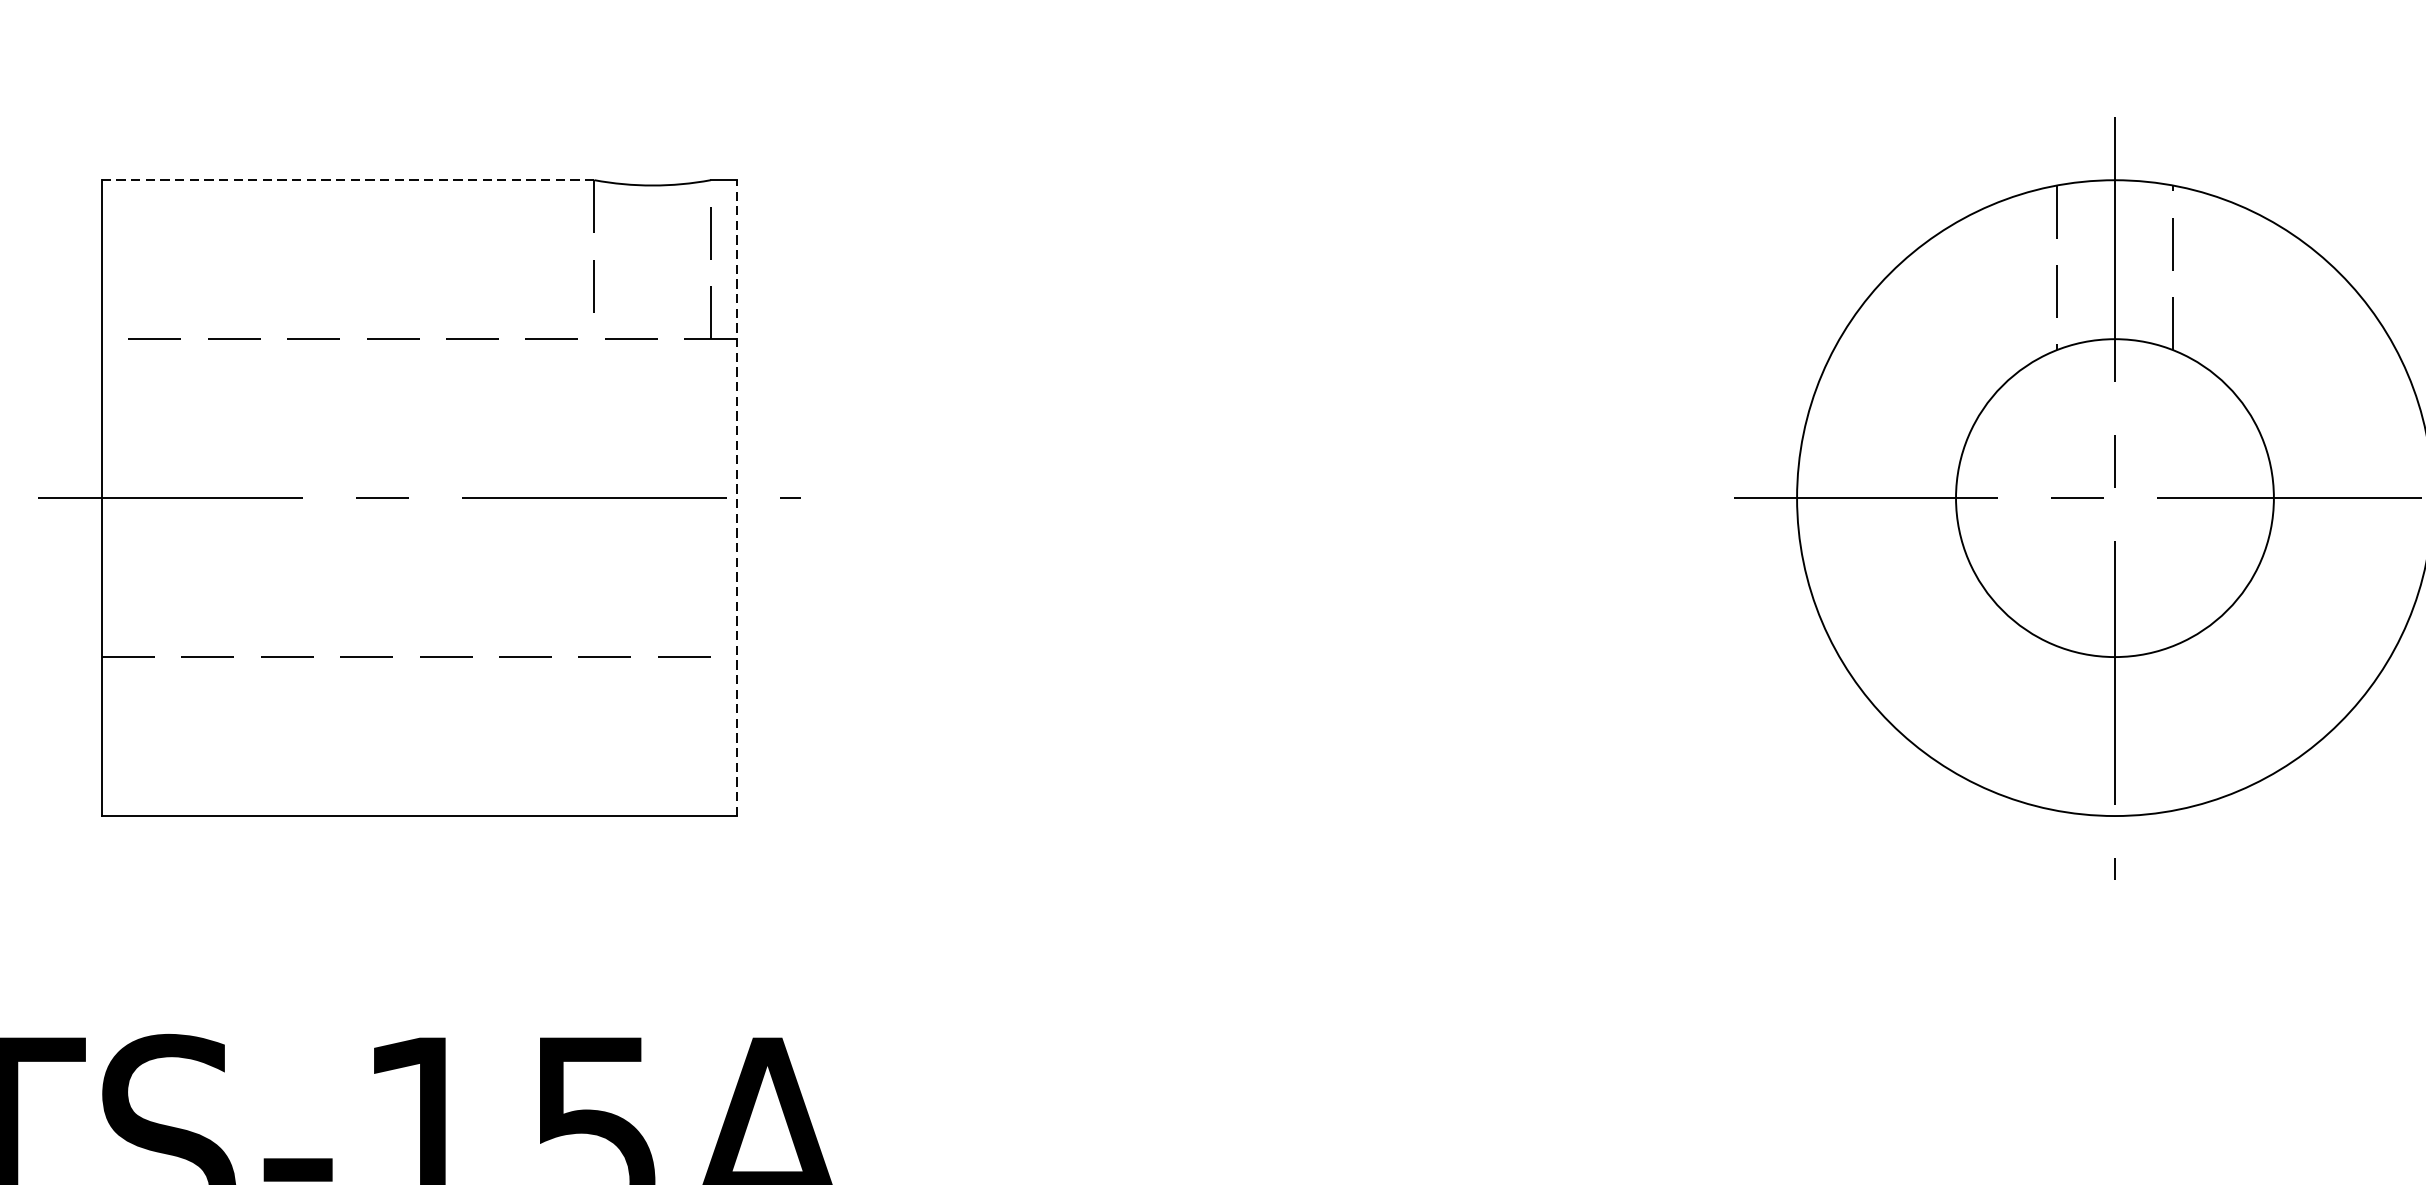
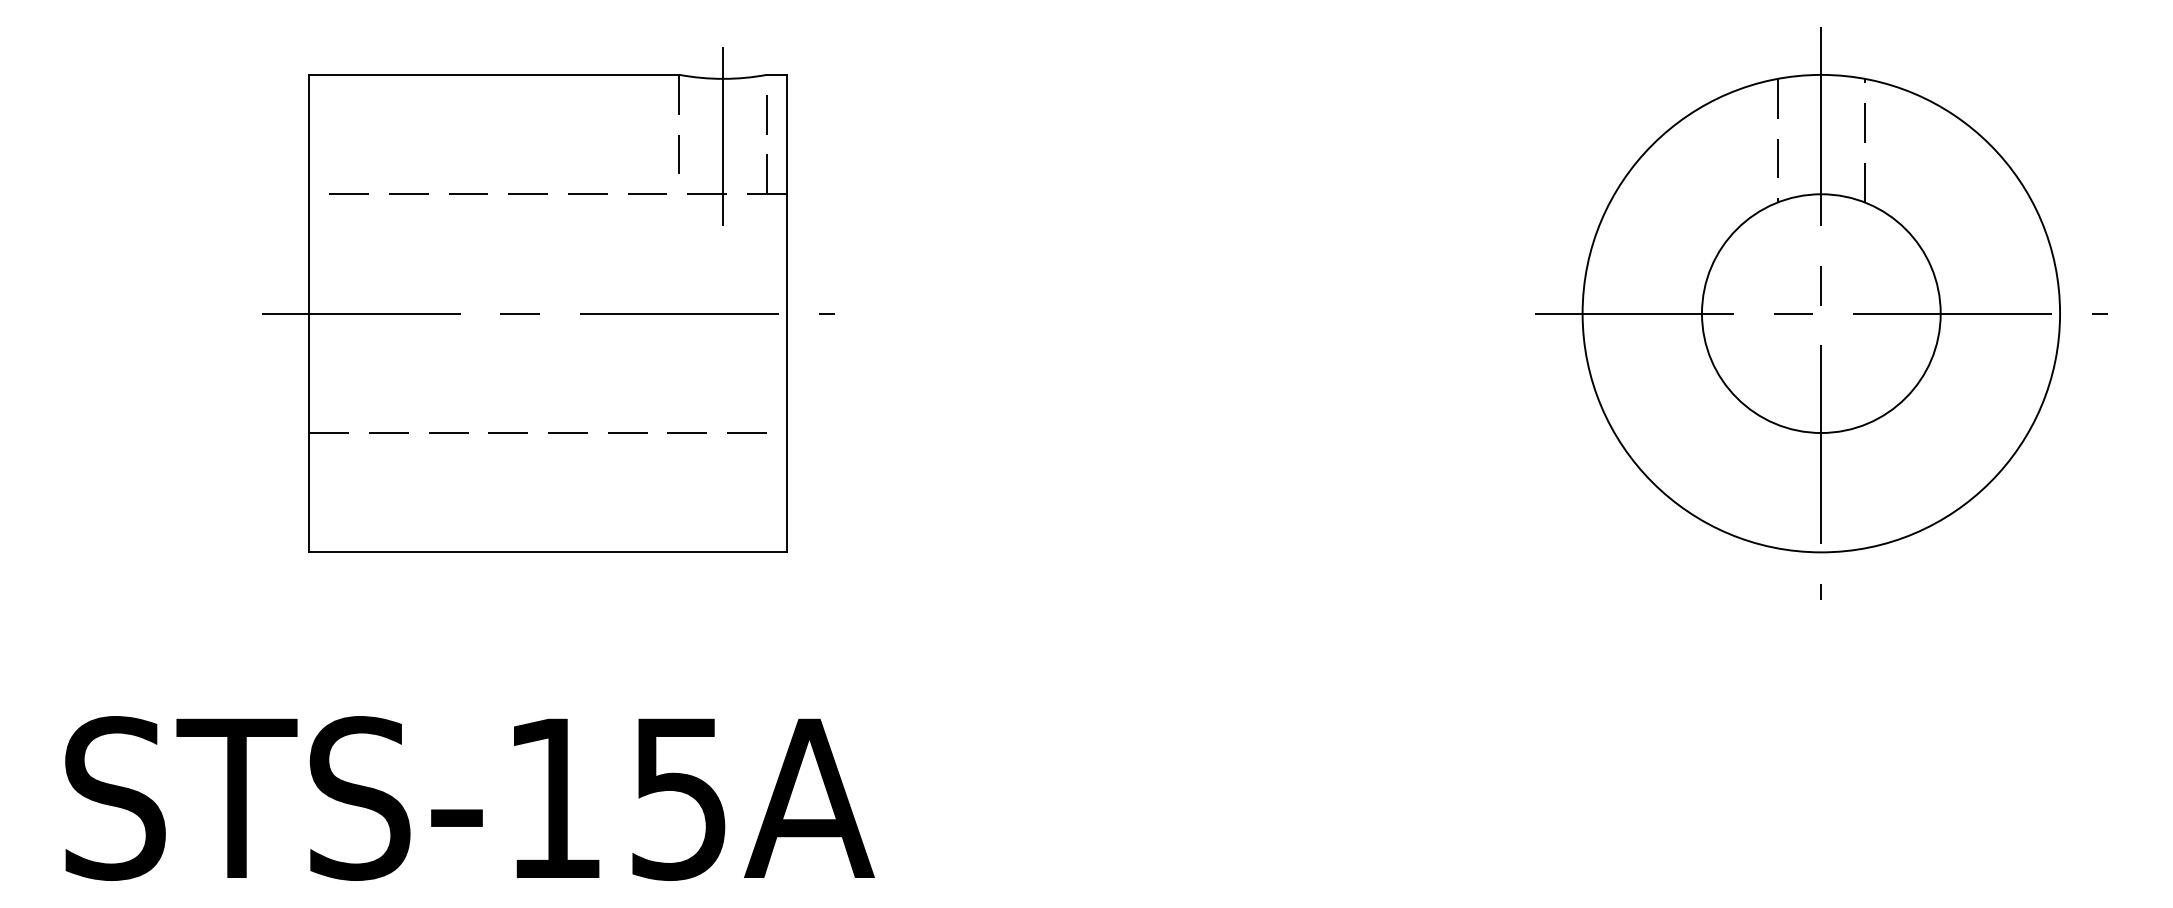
line: (346, 179) -> (493, 74), dashed -> solid
line: (653, 262) -> (723, 136), added
line: (736, 497) -> (786, 313), dashed -> solid

